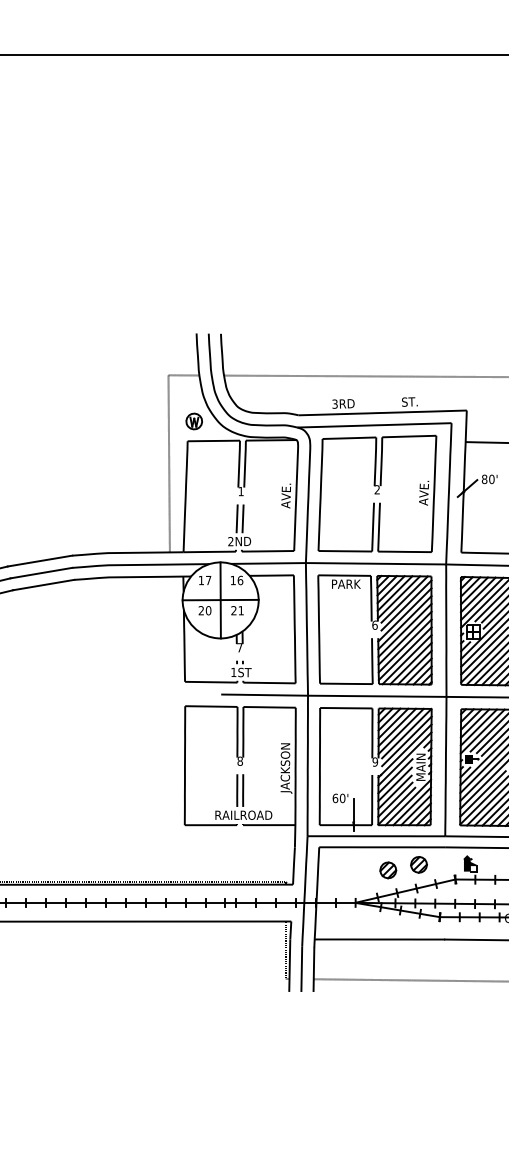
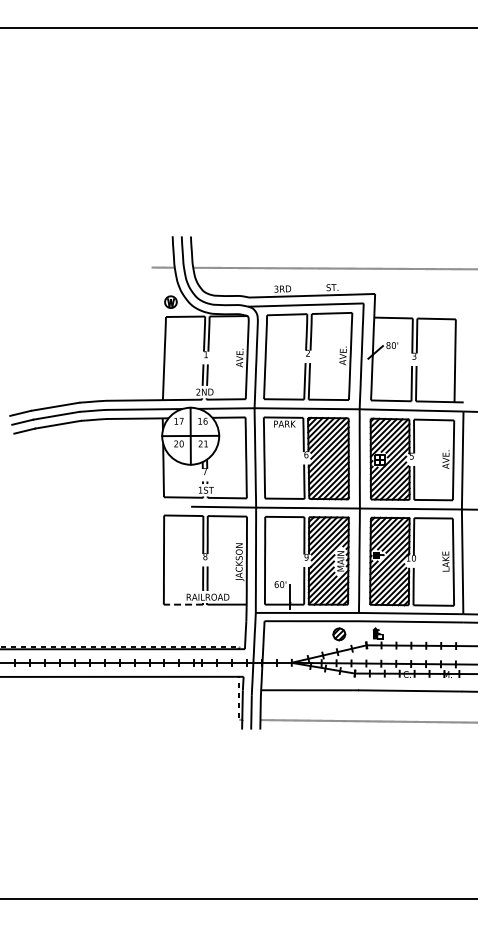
line: (168, 463) -> (151, 333), removed
line: (211, 824) -> (183, 604), solid -> dashed
part: (388, 870) -> (316, 638), removed

